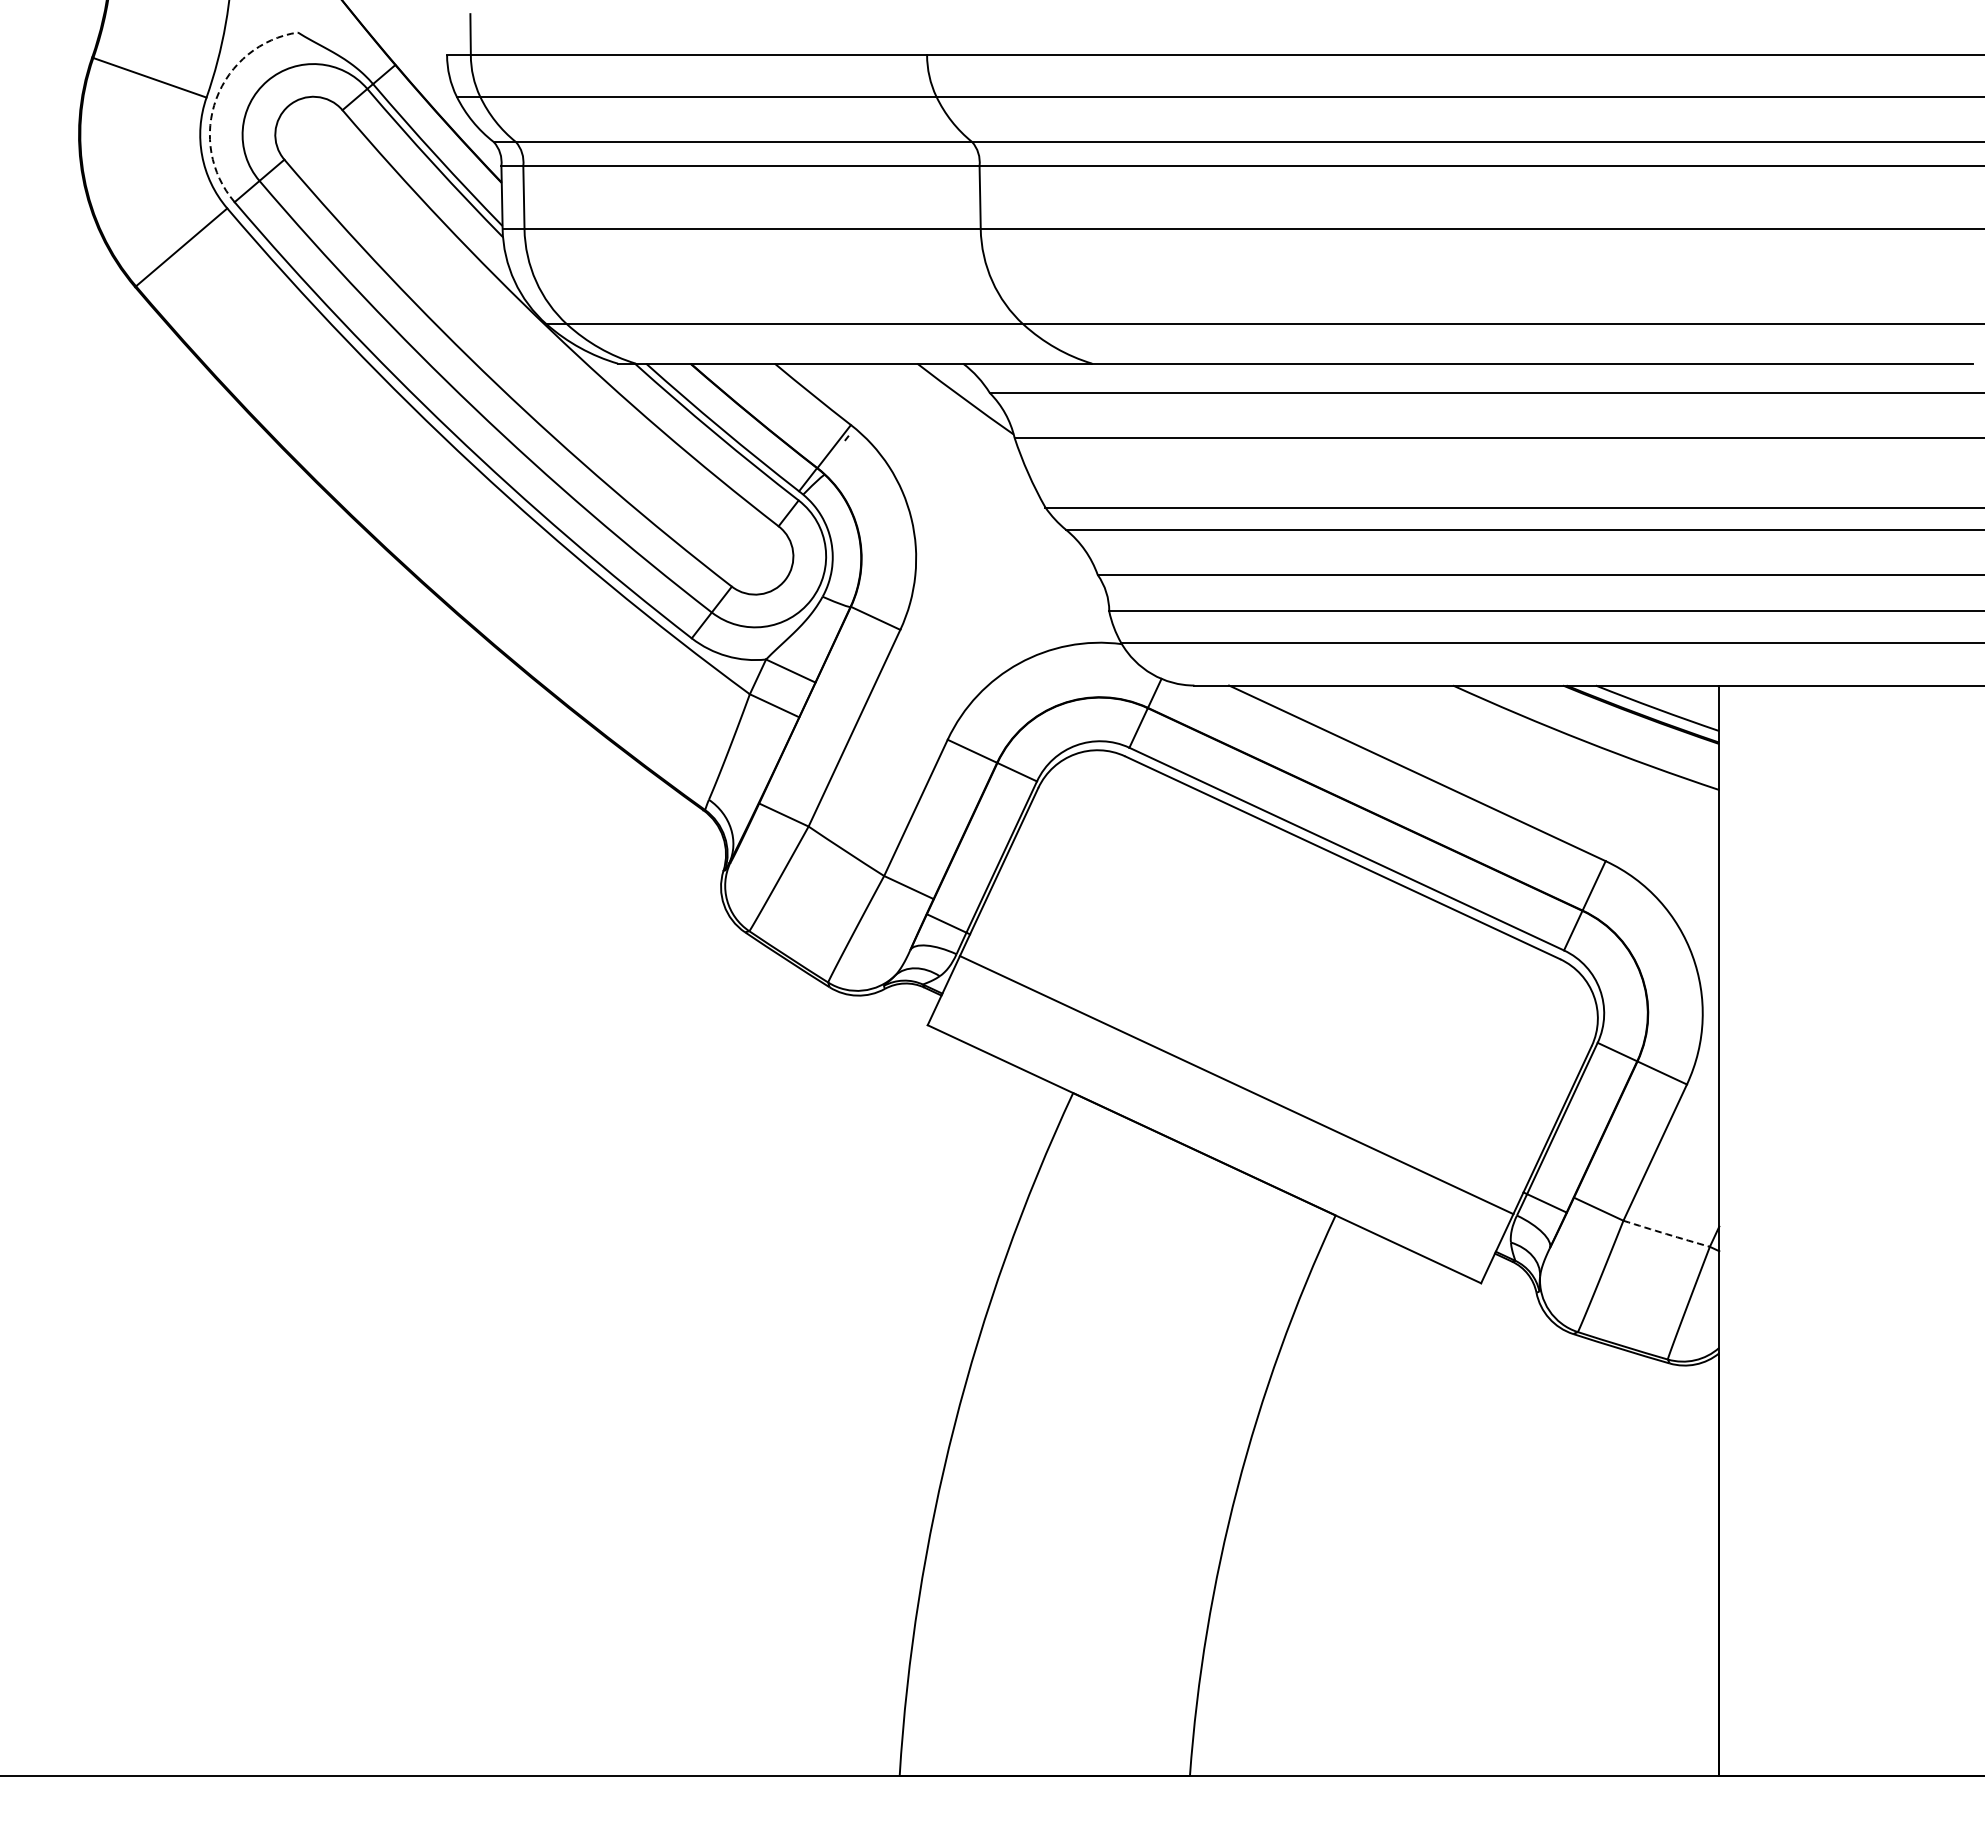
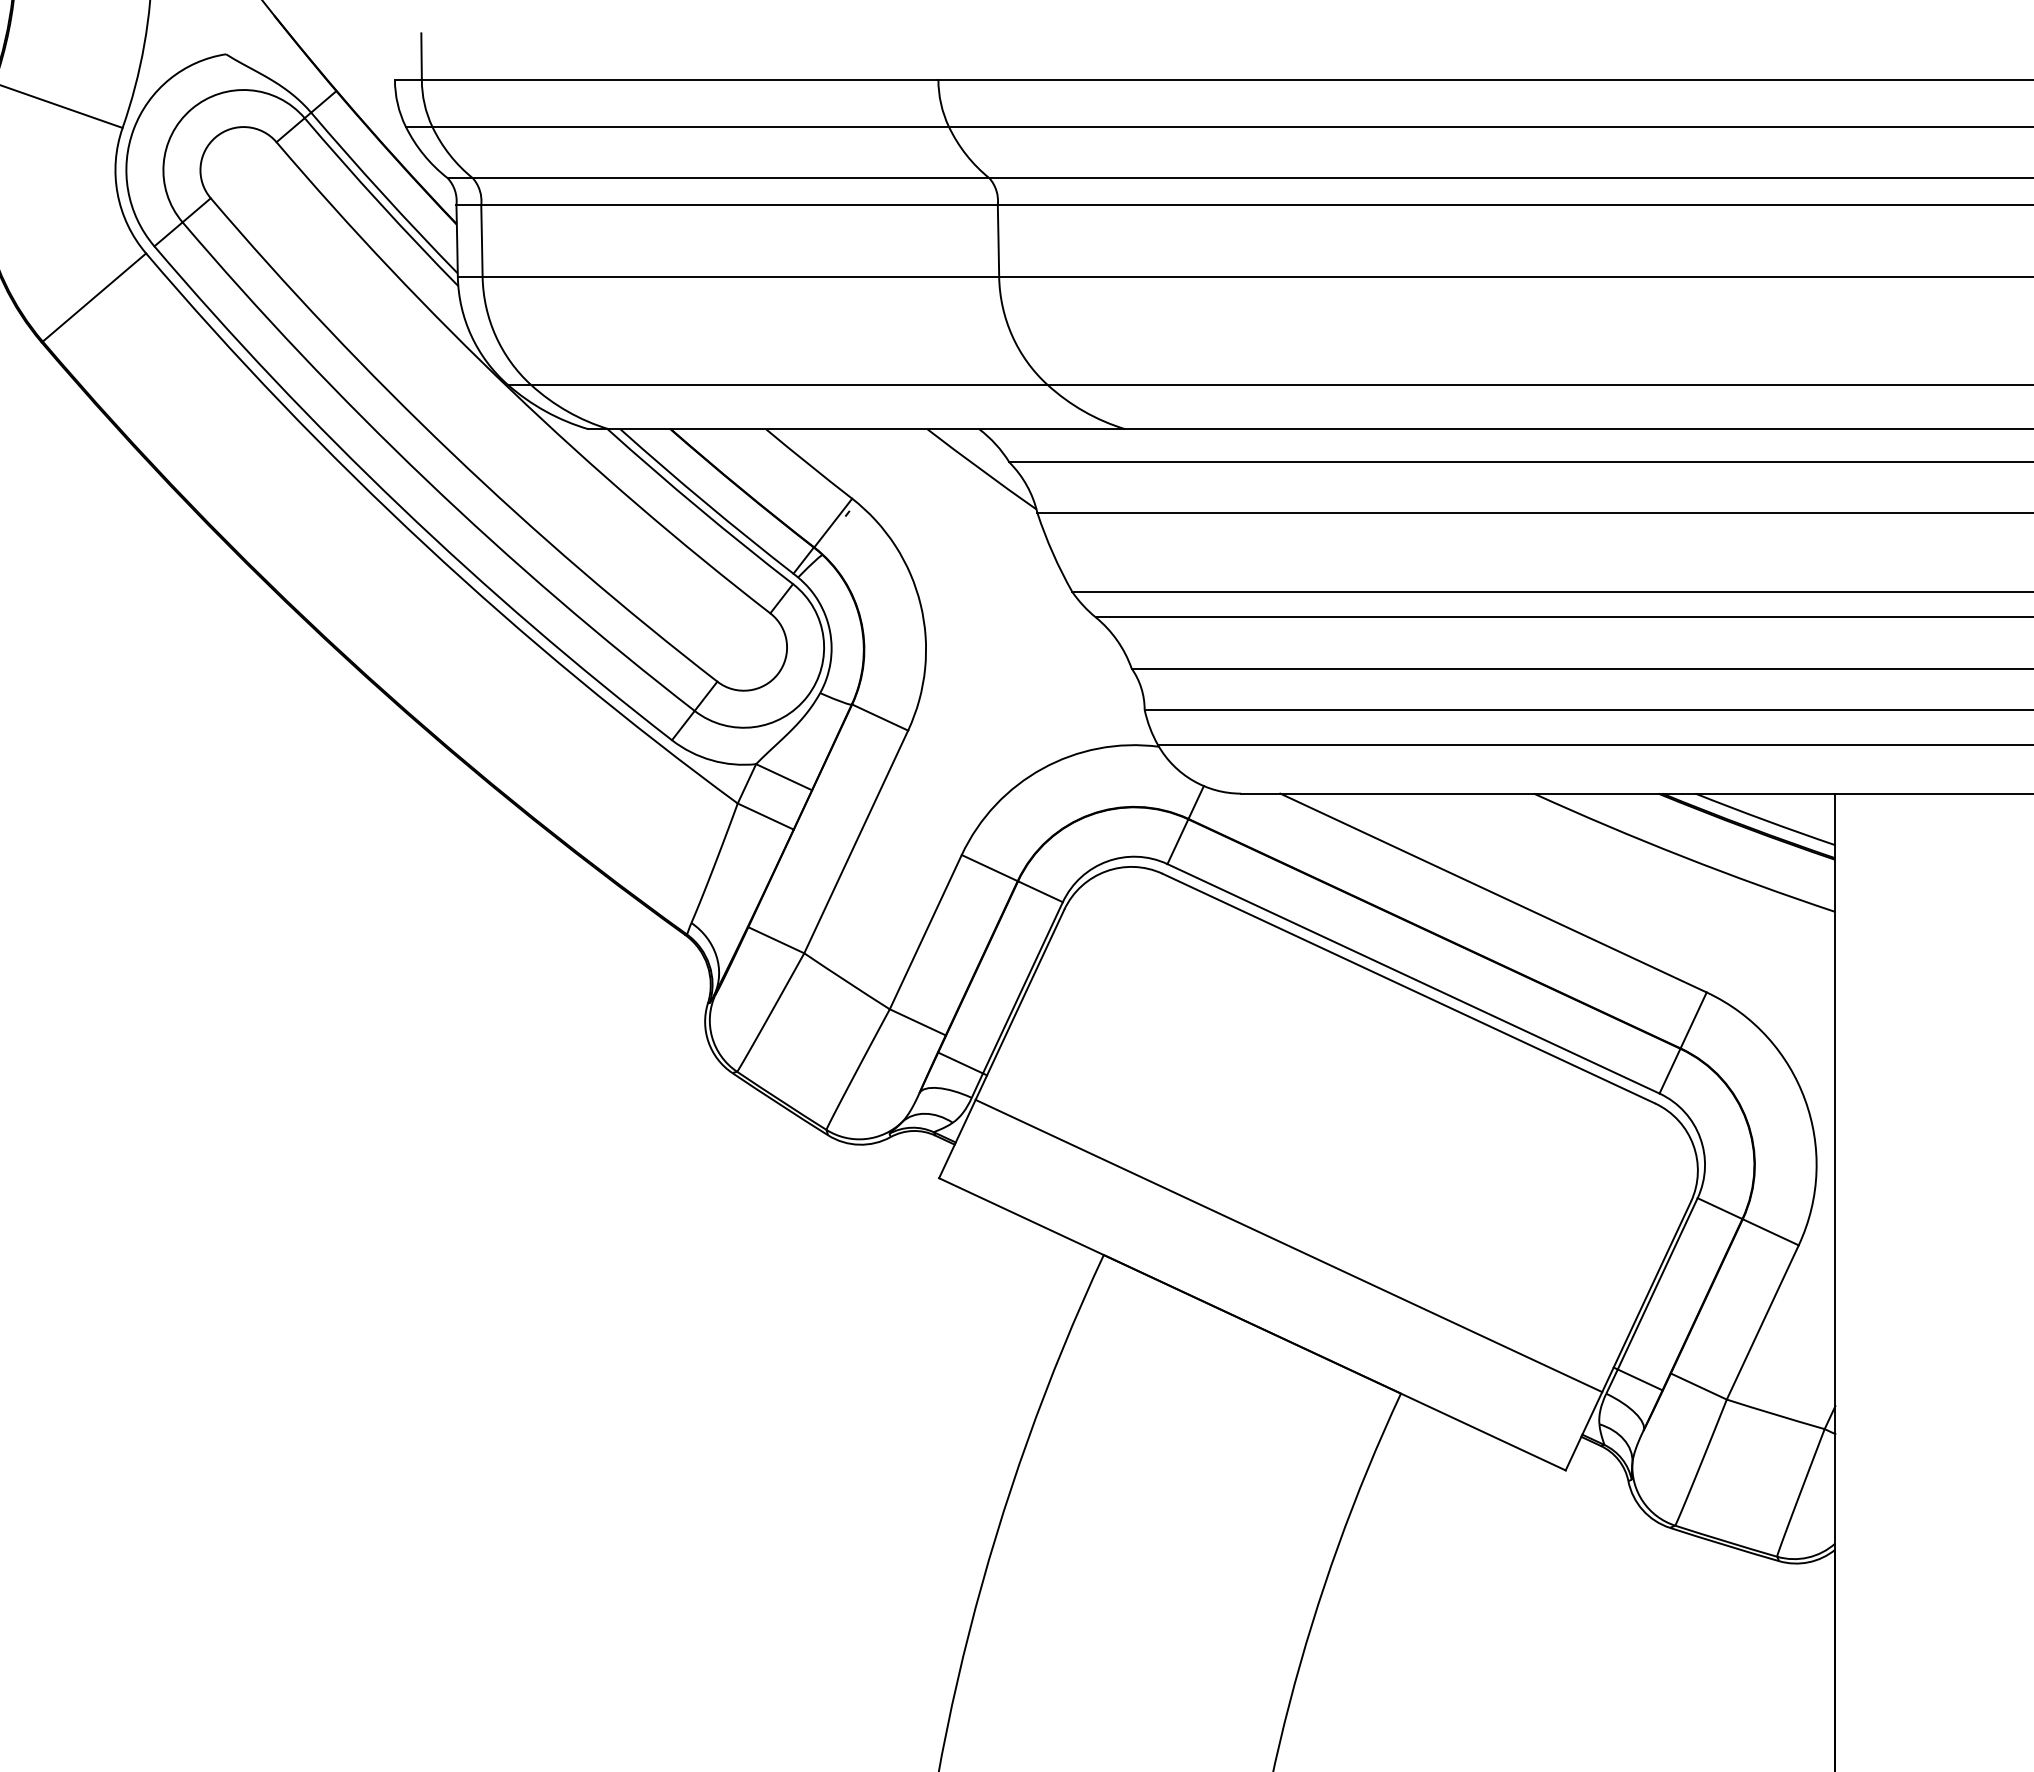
arc: (216, 98) -> (133, 128), dashed -> solid
arc: (1666, 1234) -> (1775, 1415), dashed -> solid

